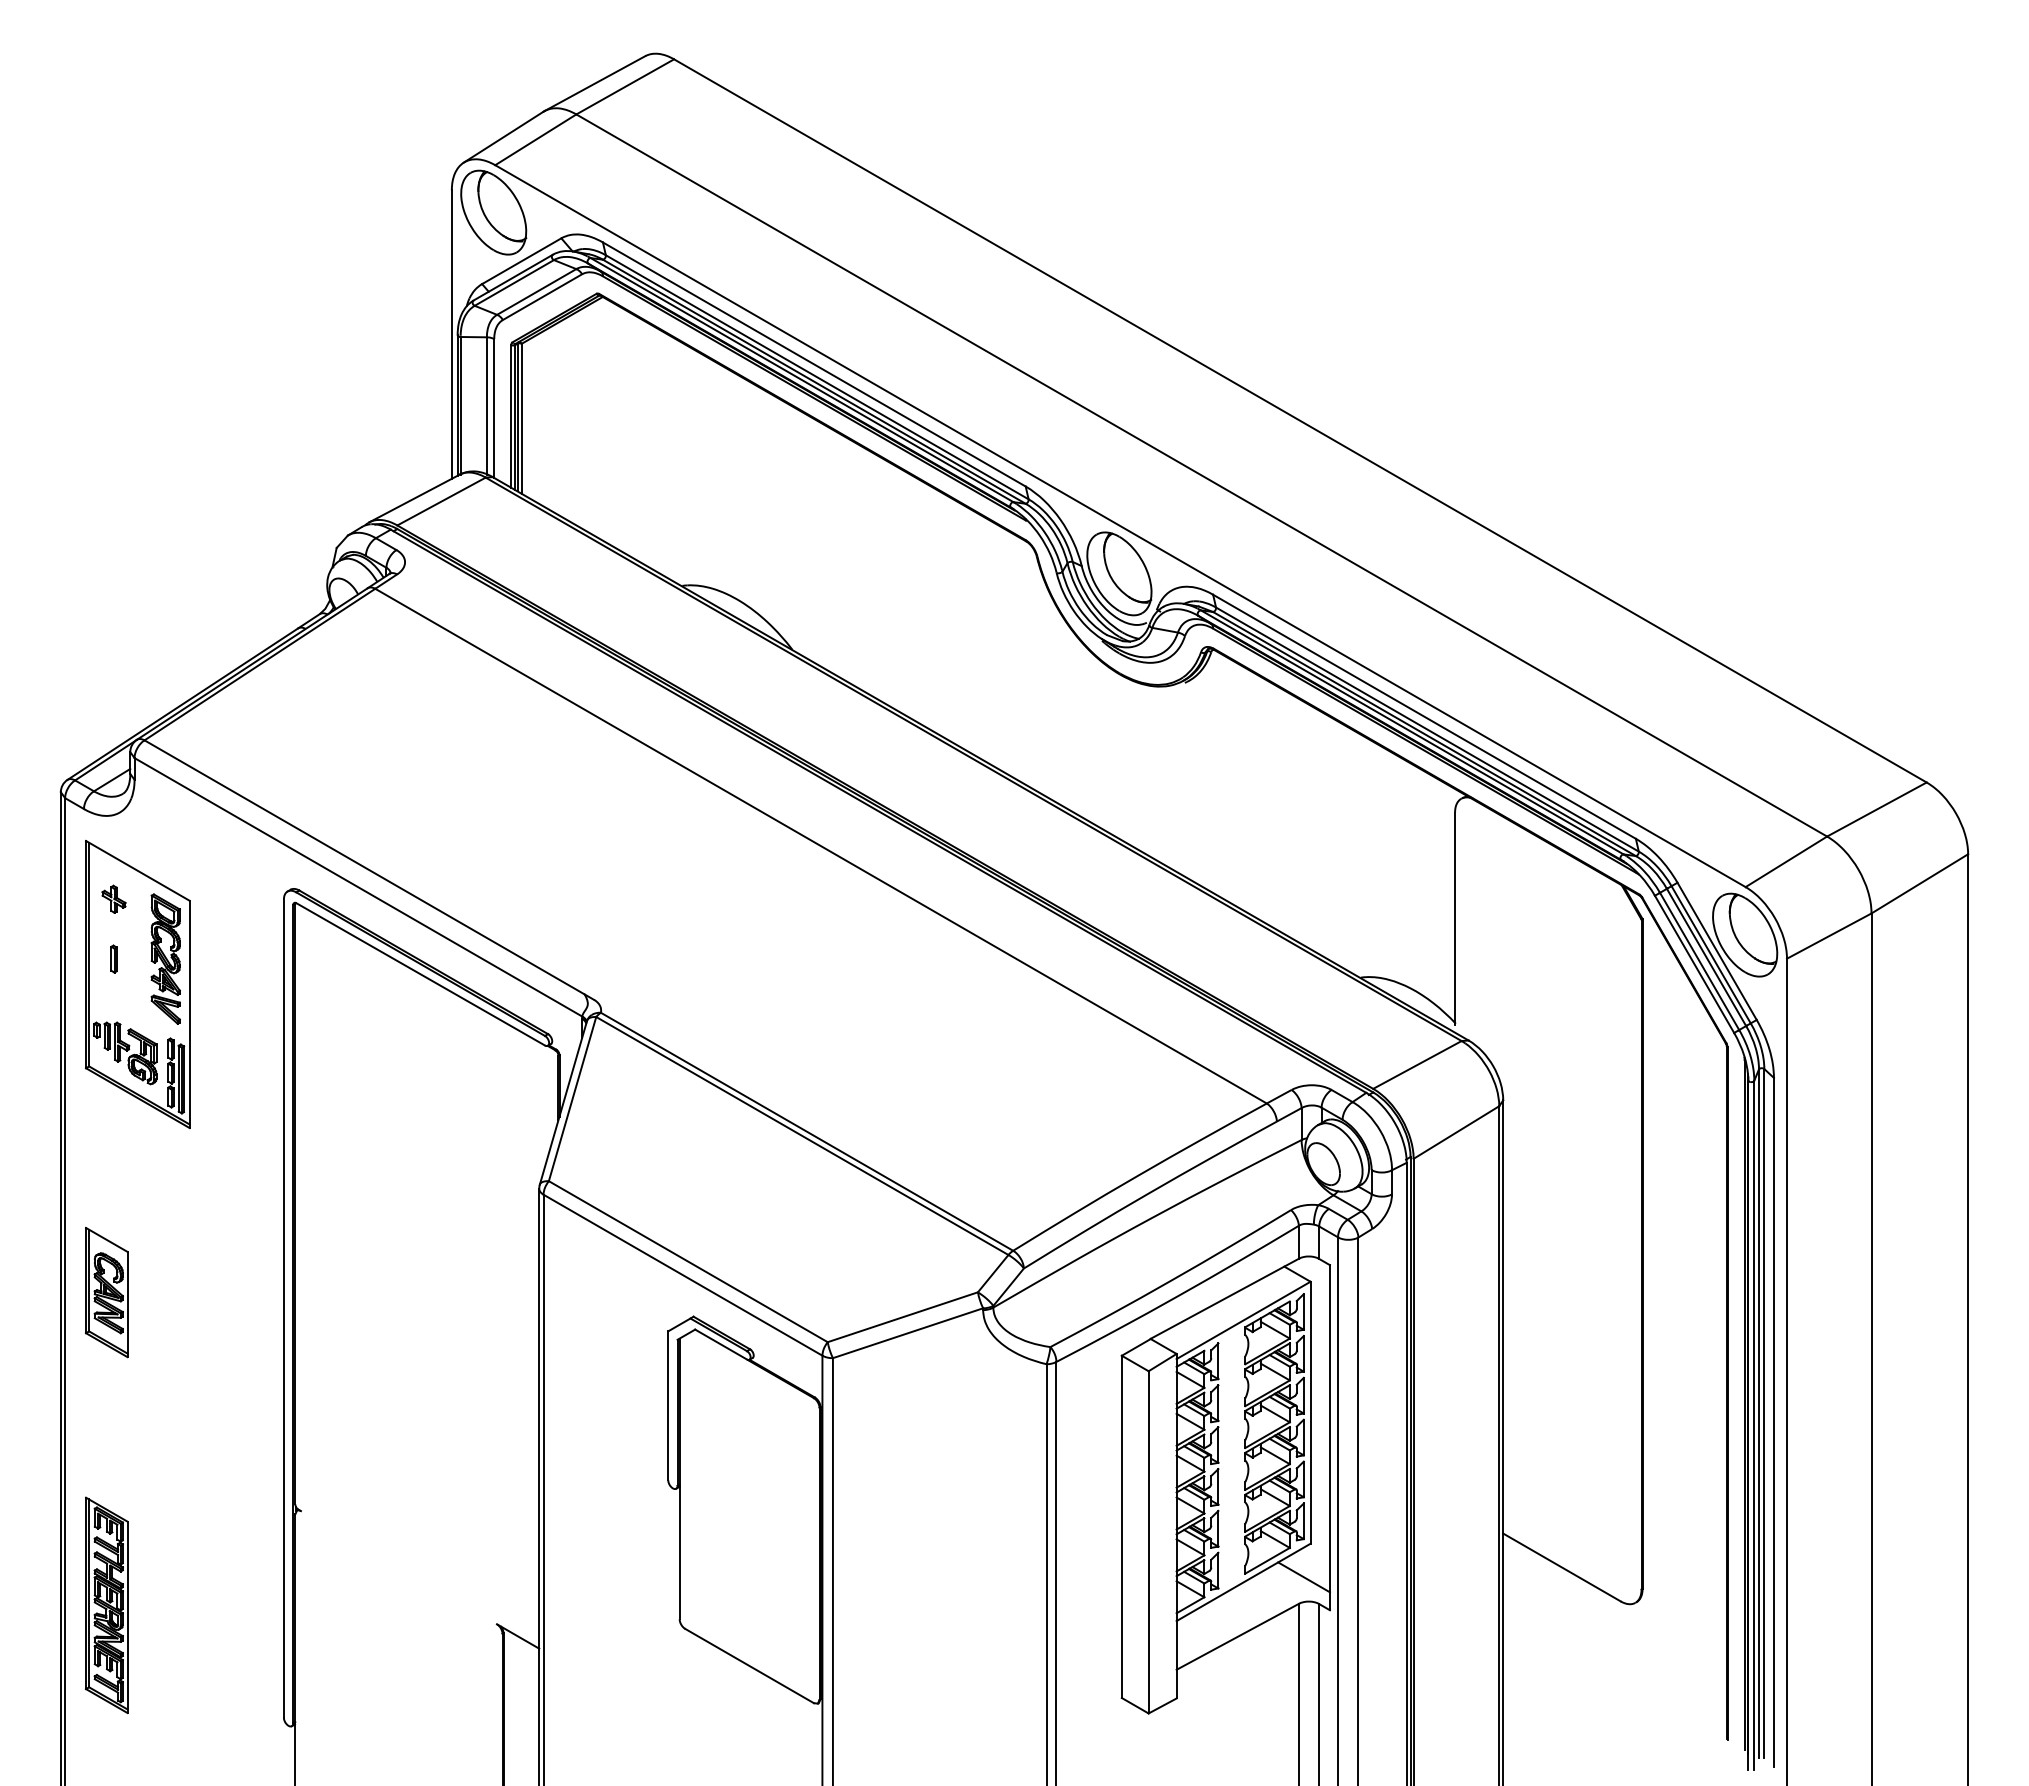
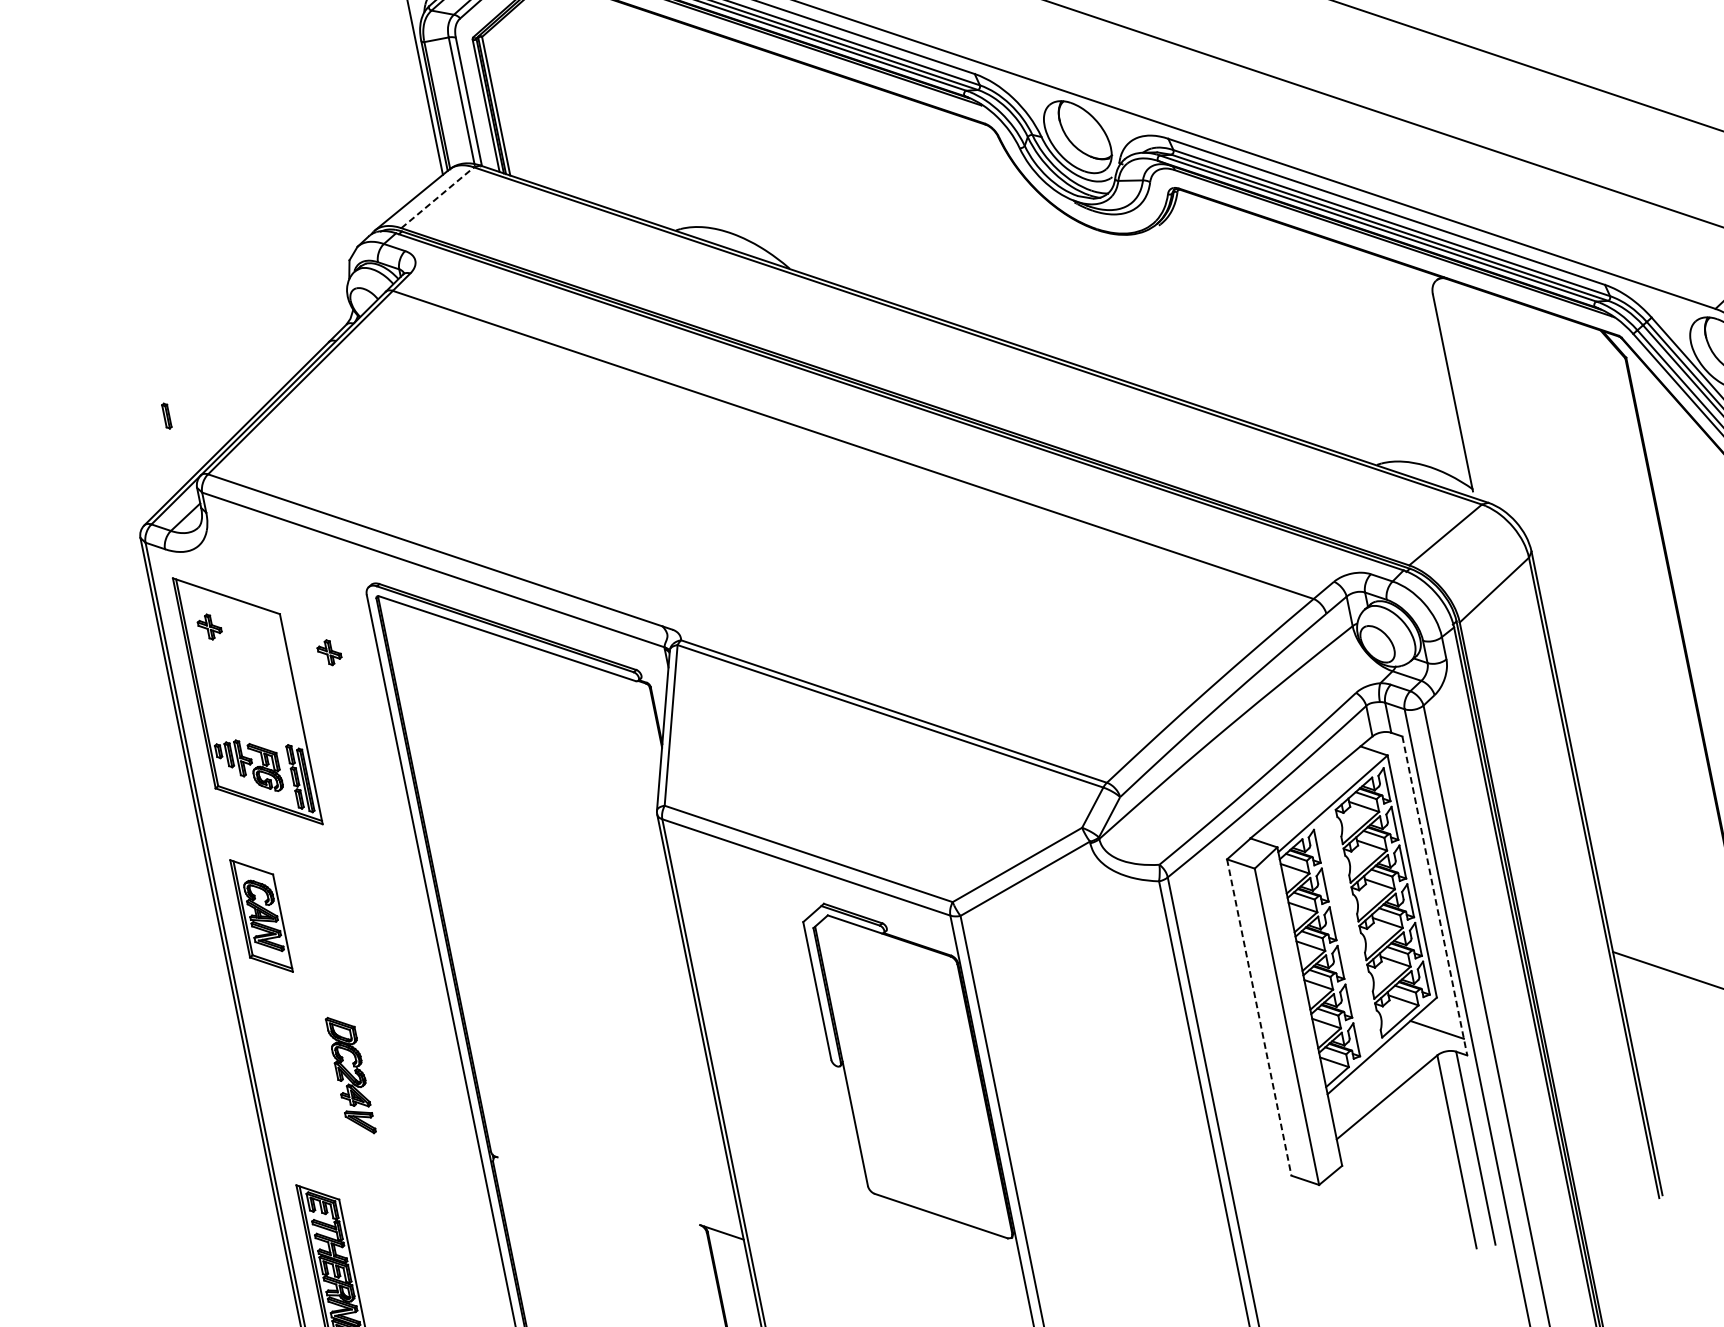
line: (441, 501) -> (437, 197), solid -> dashed
part: (232, 950) -> (328, 652), added
part: (113, 958) -> (166, 415), moved
part: (165, 958) -> (350, 1075), moved
part: (106, 1292) -> (261, 916), moved
line: (1329, 1437) -> (1434, 895), solid -> dashed
line: (1121, 1527) -> (1259, 1018), solid -> dashed

